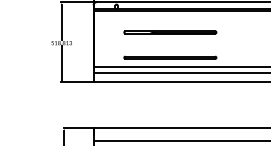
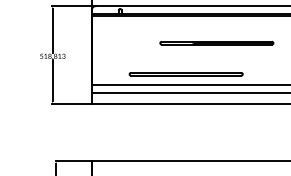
line: (170, 32) -> (217, 43), moved

